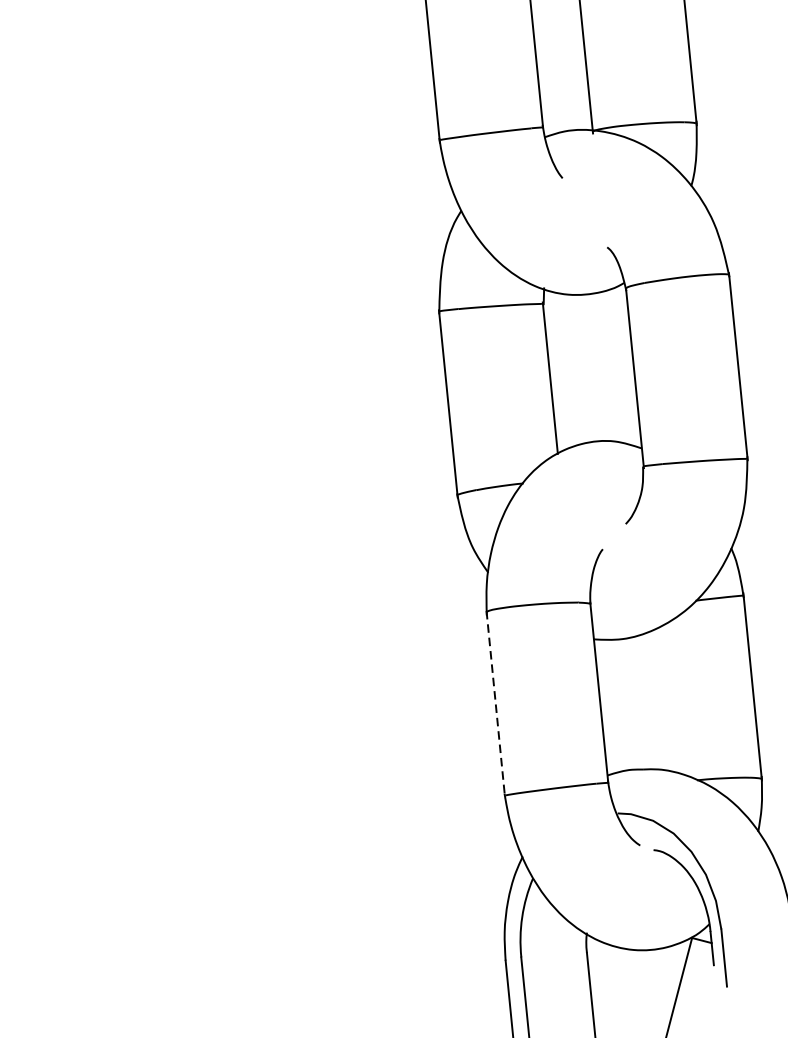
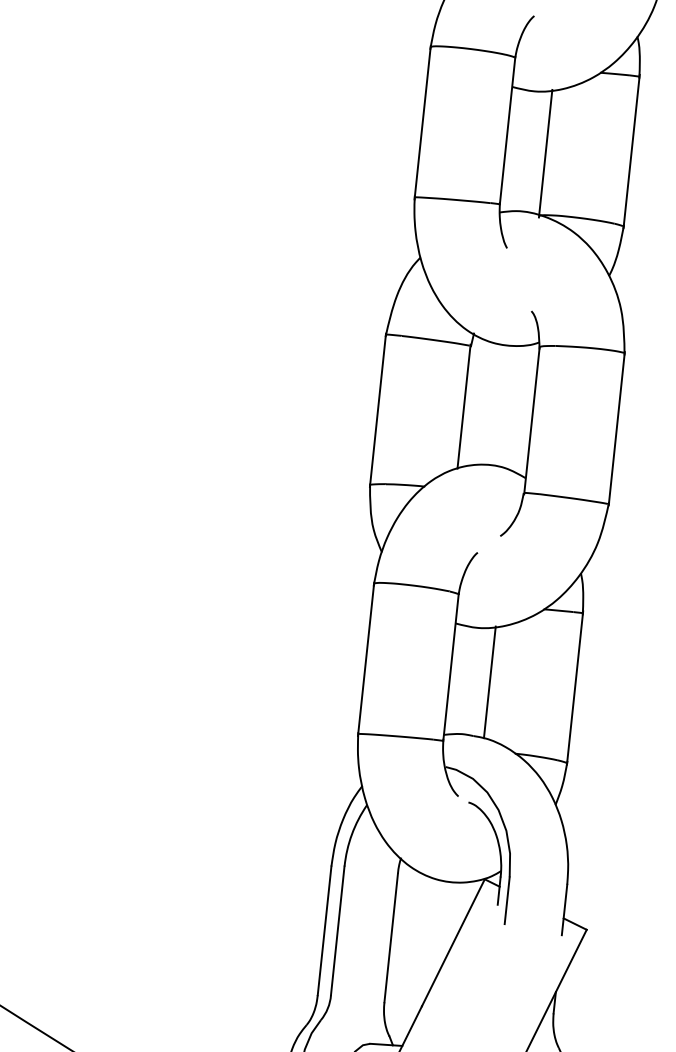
line: (649, 701) -> (489, 682), added
line: (496, 704) -> (366, 659), dashed -> solid

